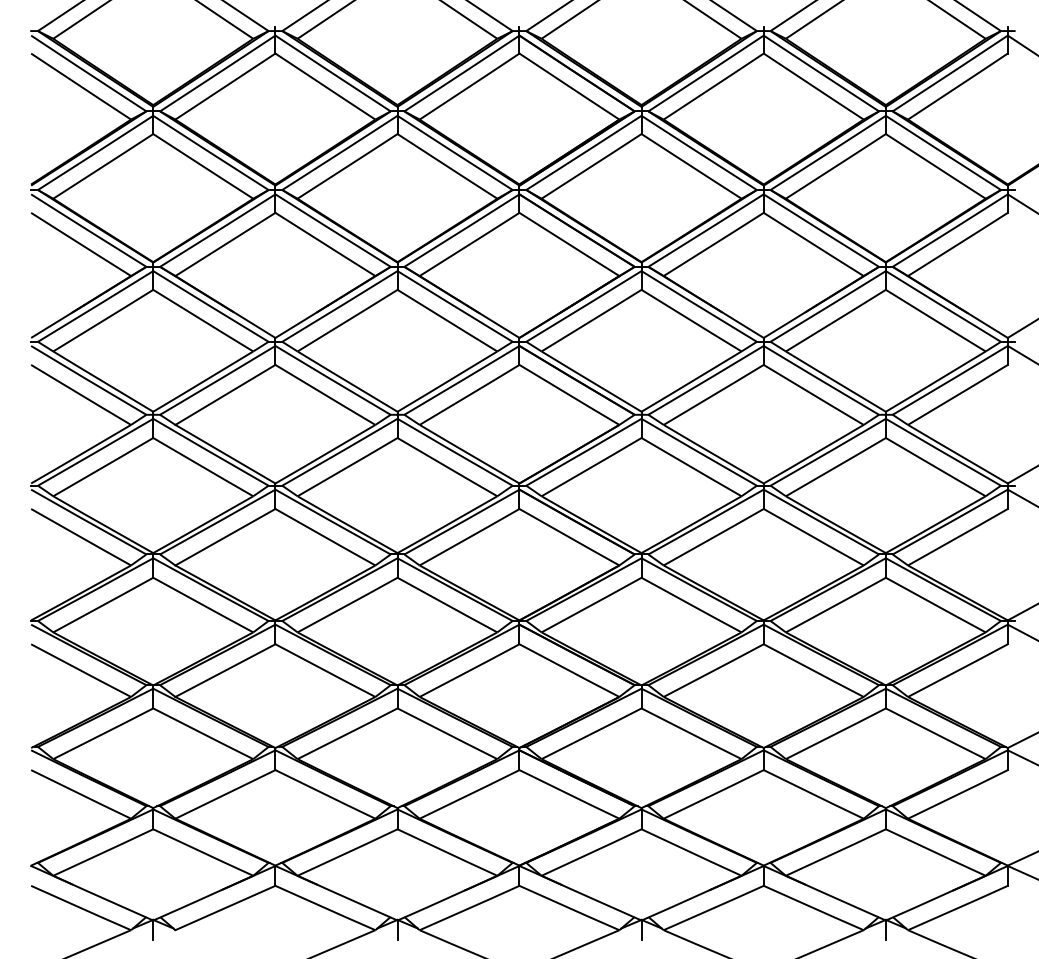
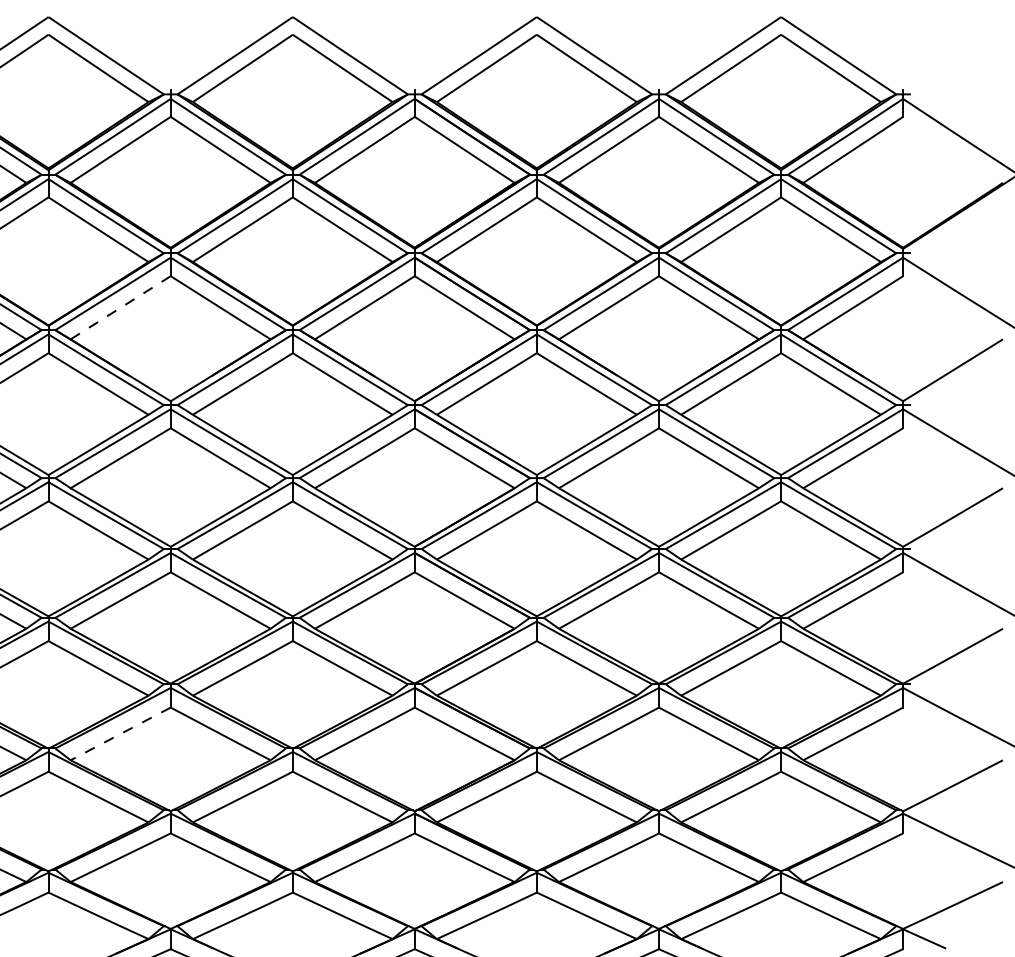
line: (225, 244) -> (120, 307), solid -> dashed
line: (225, 670) -> (120, 733), solid -> dashed

